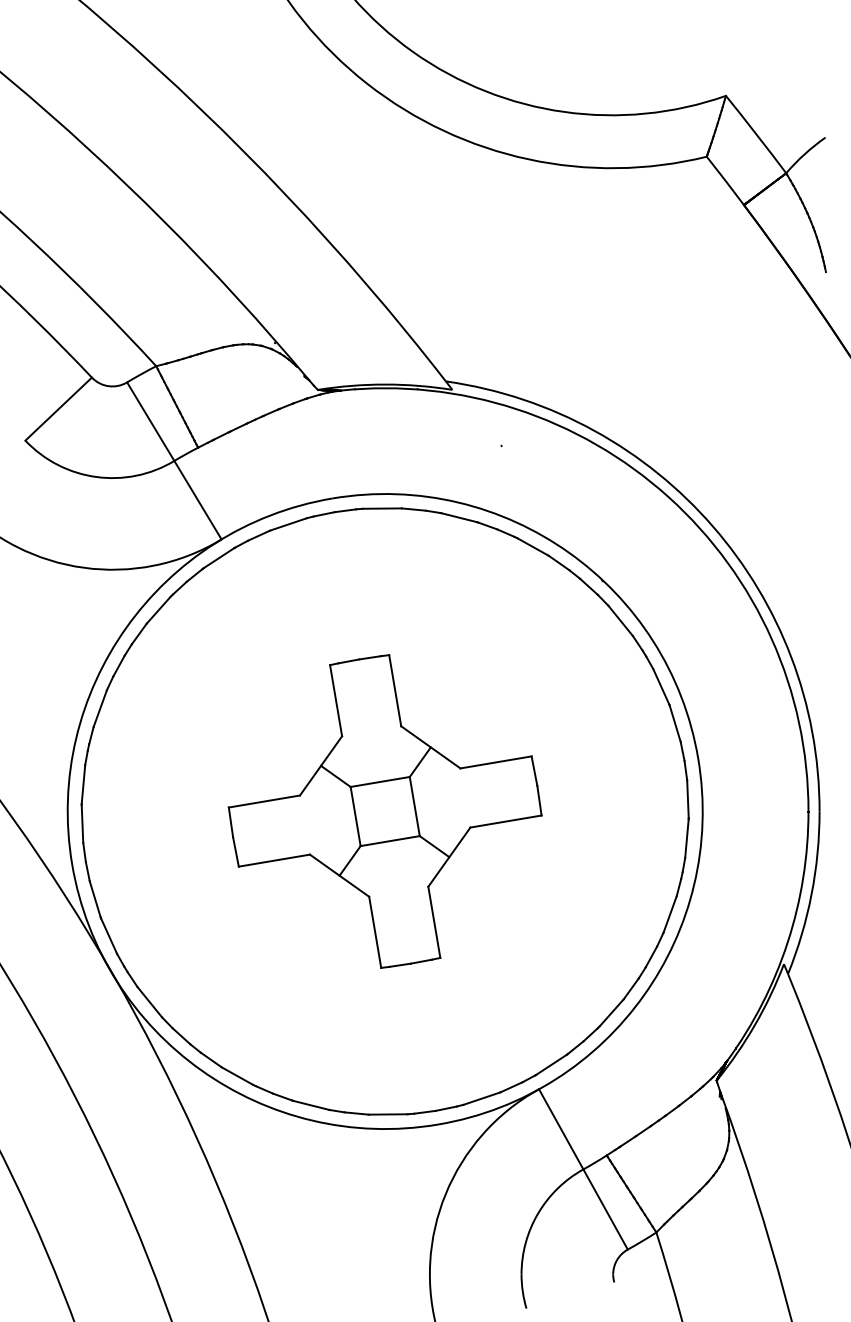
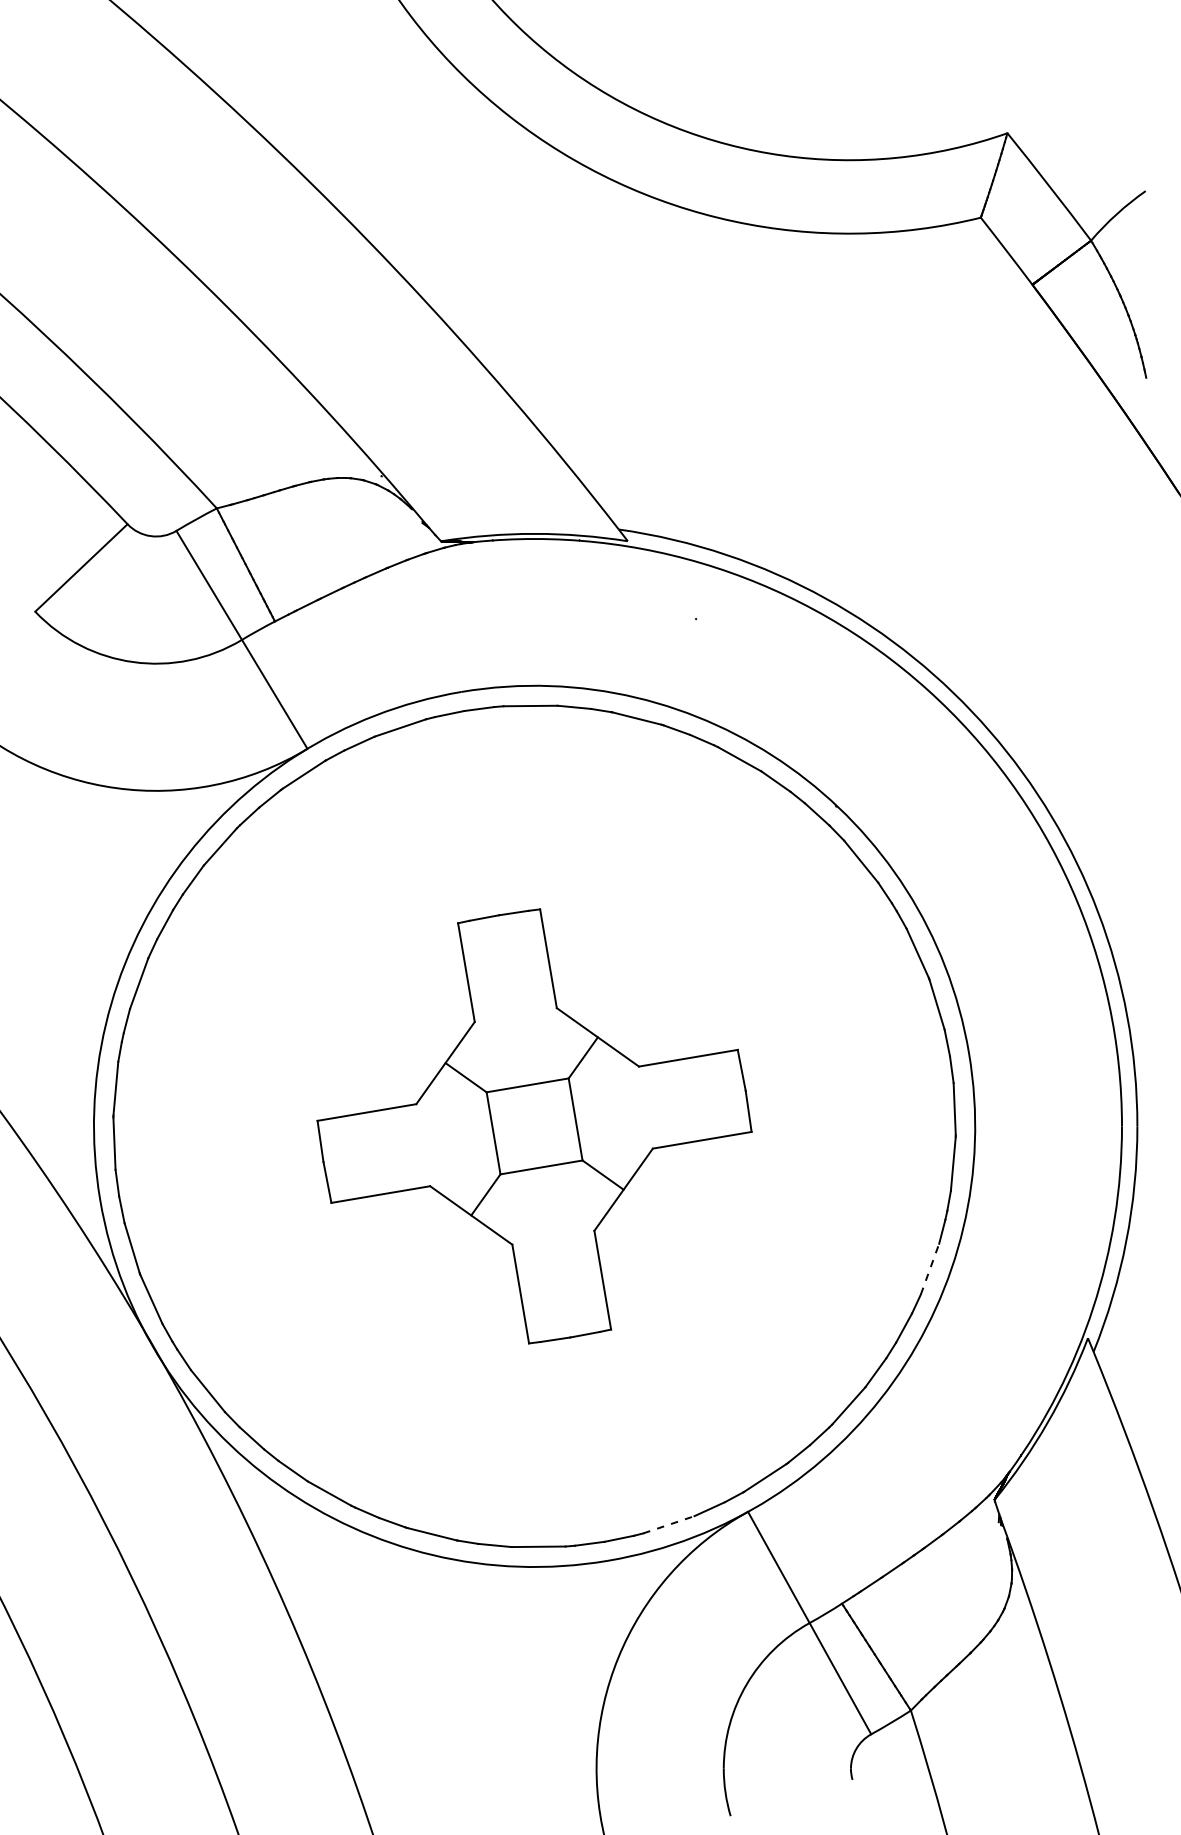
line: (670, 913) -> (930, 1268), solid -> dashed
line: (482, 1098) -> (669, 1524), solid -> dashed

